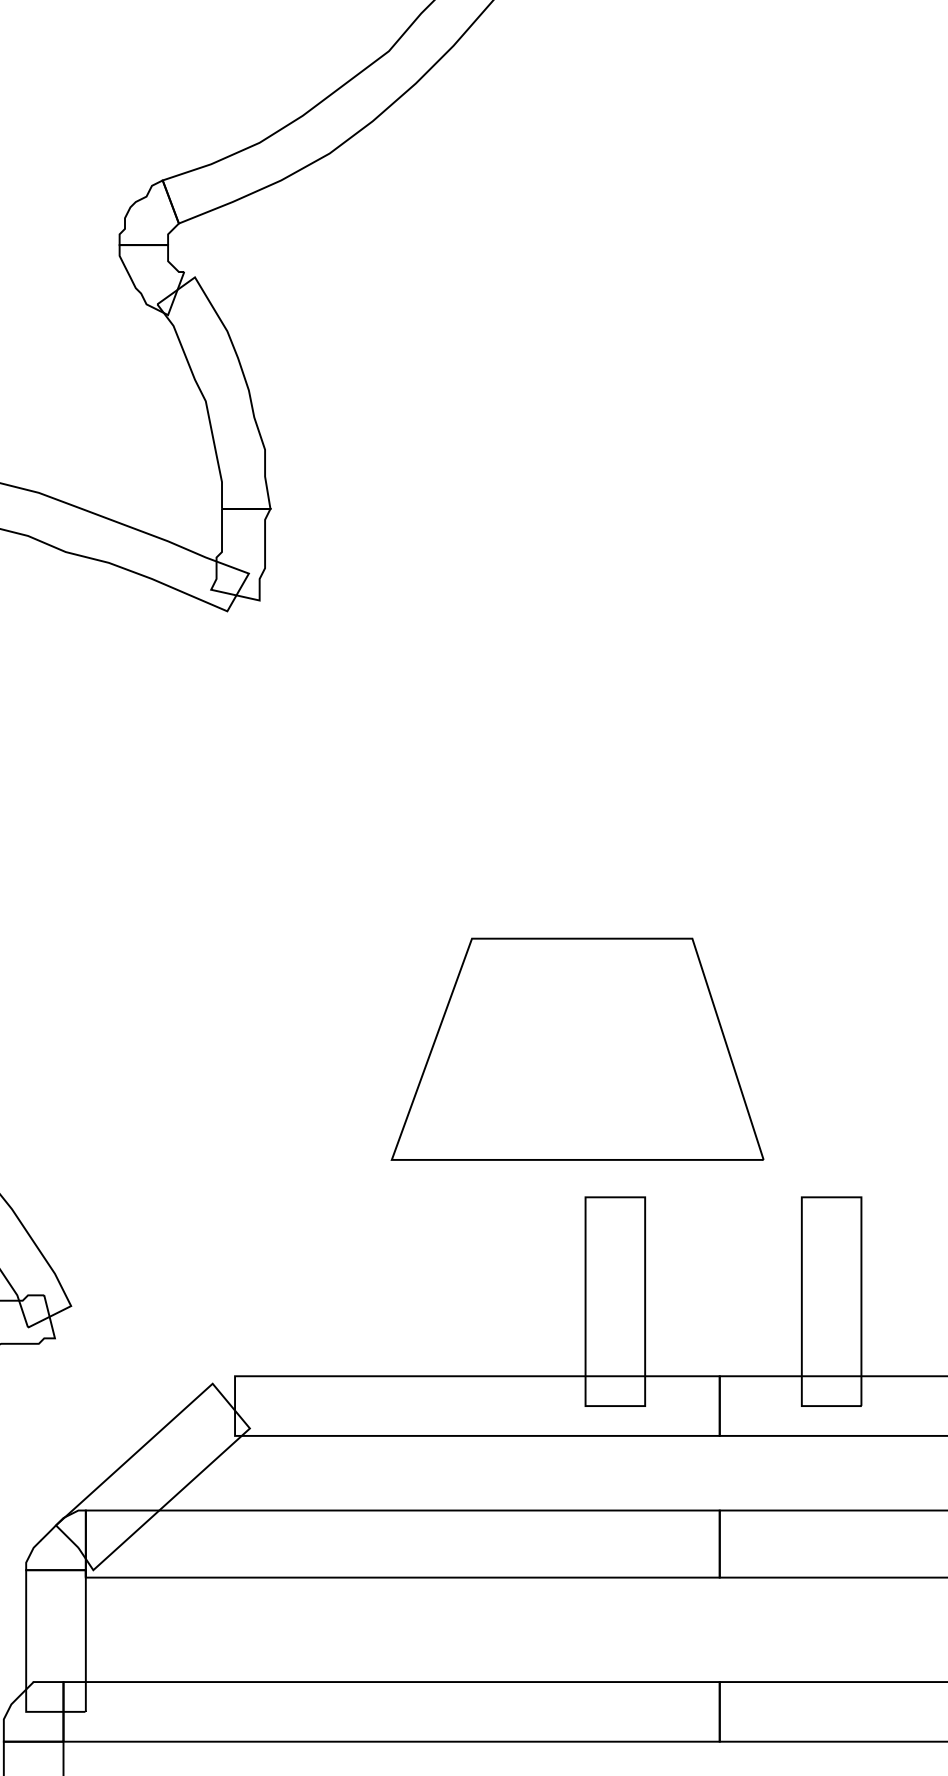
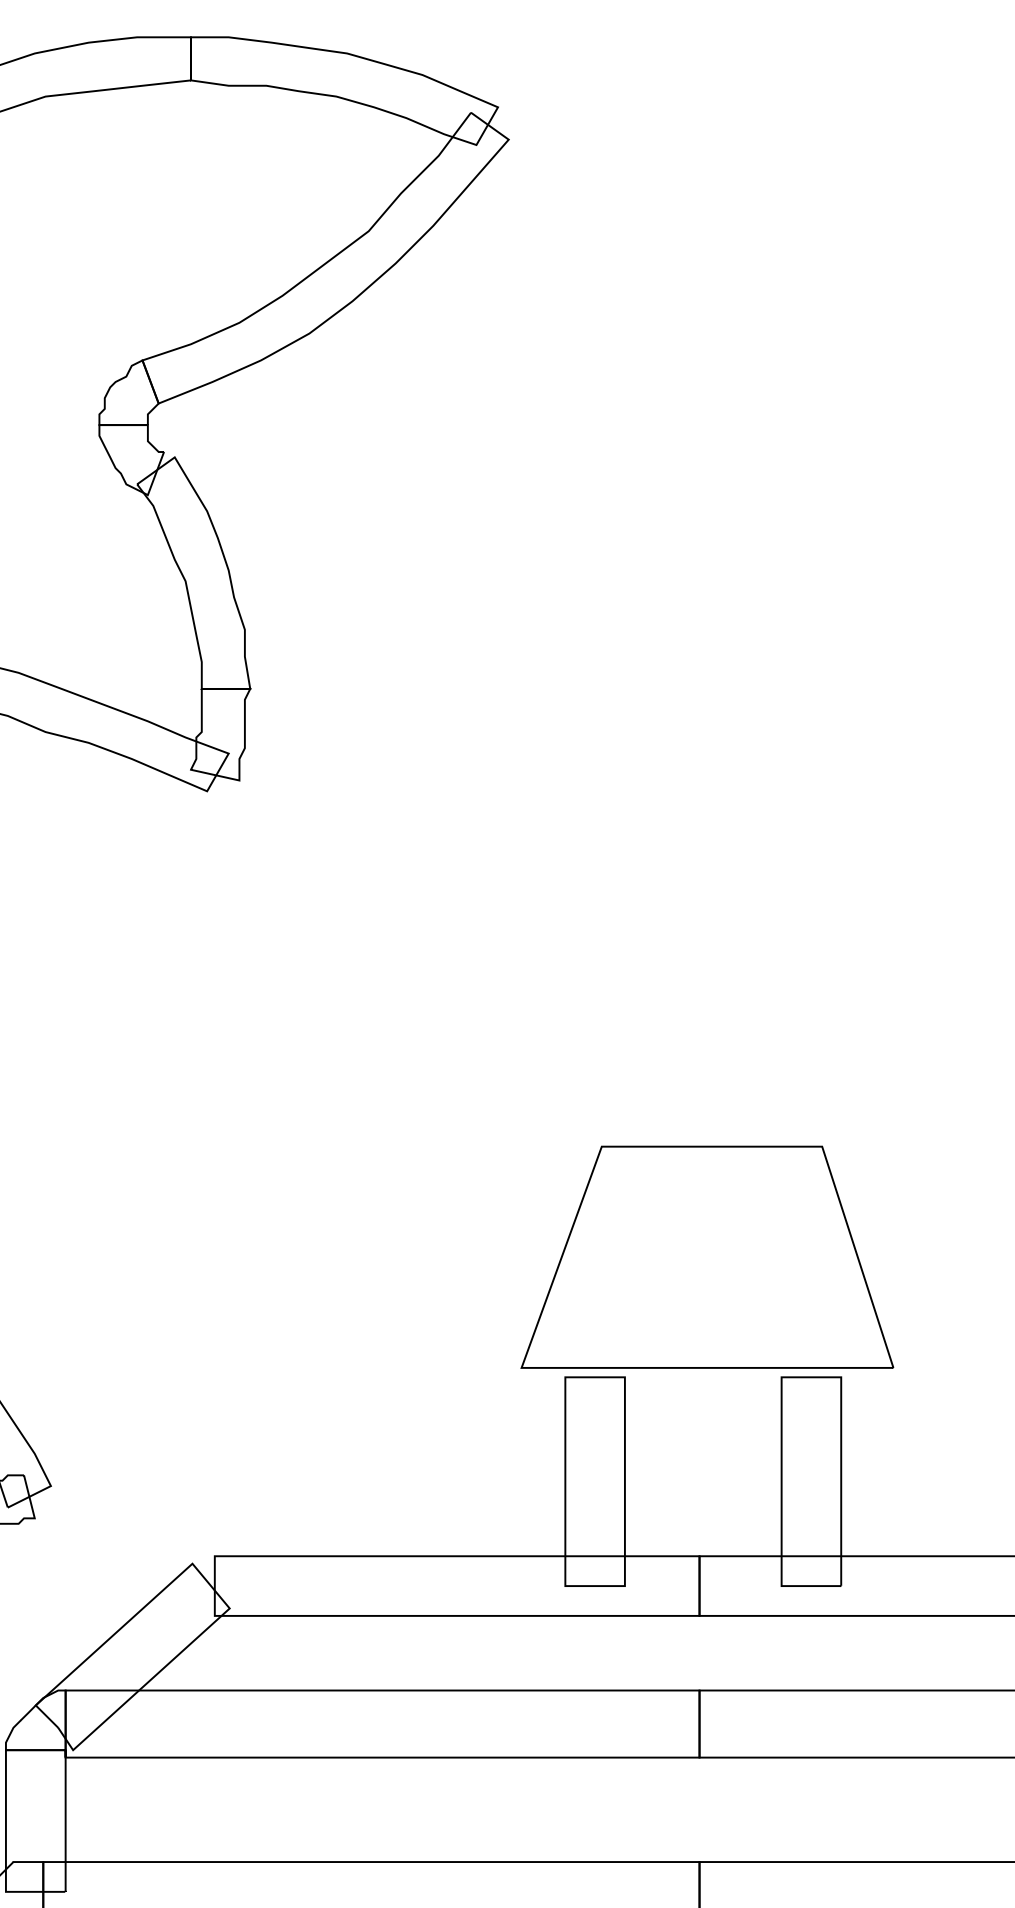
part: (577, 1048) -> (707, 1256), moved

